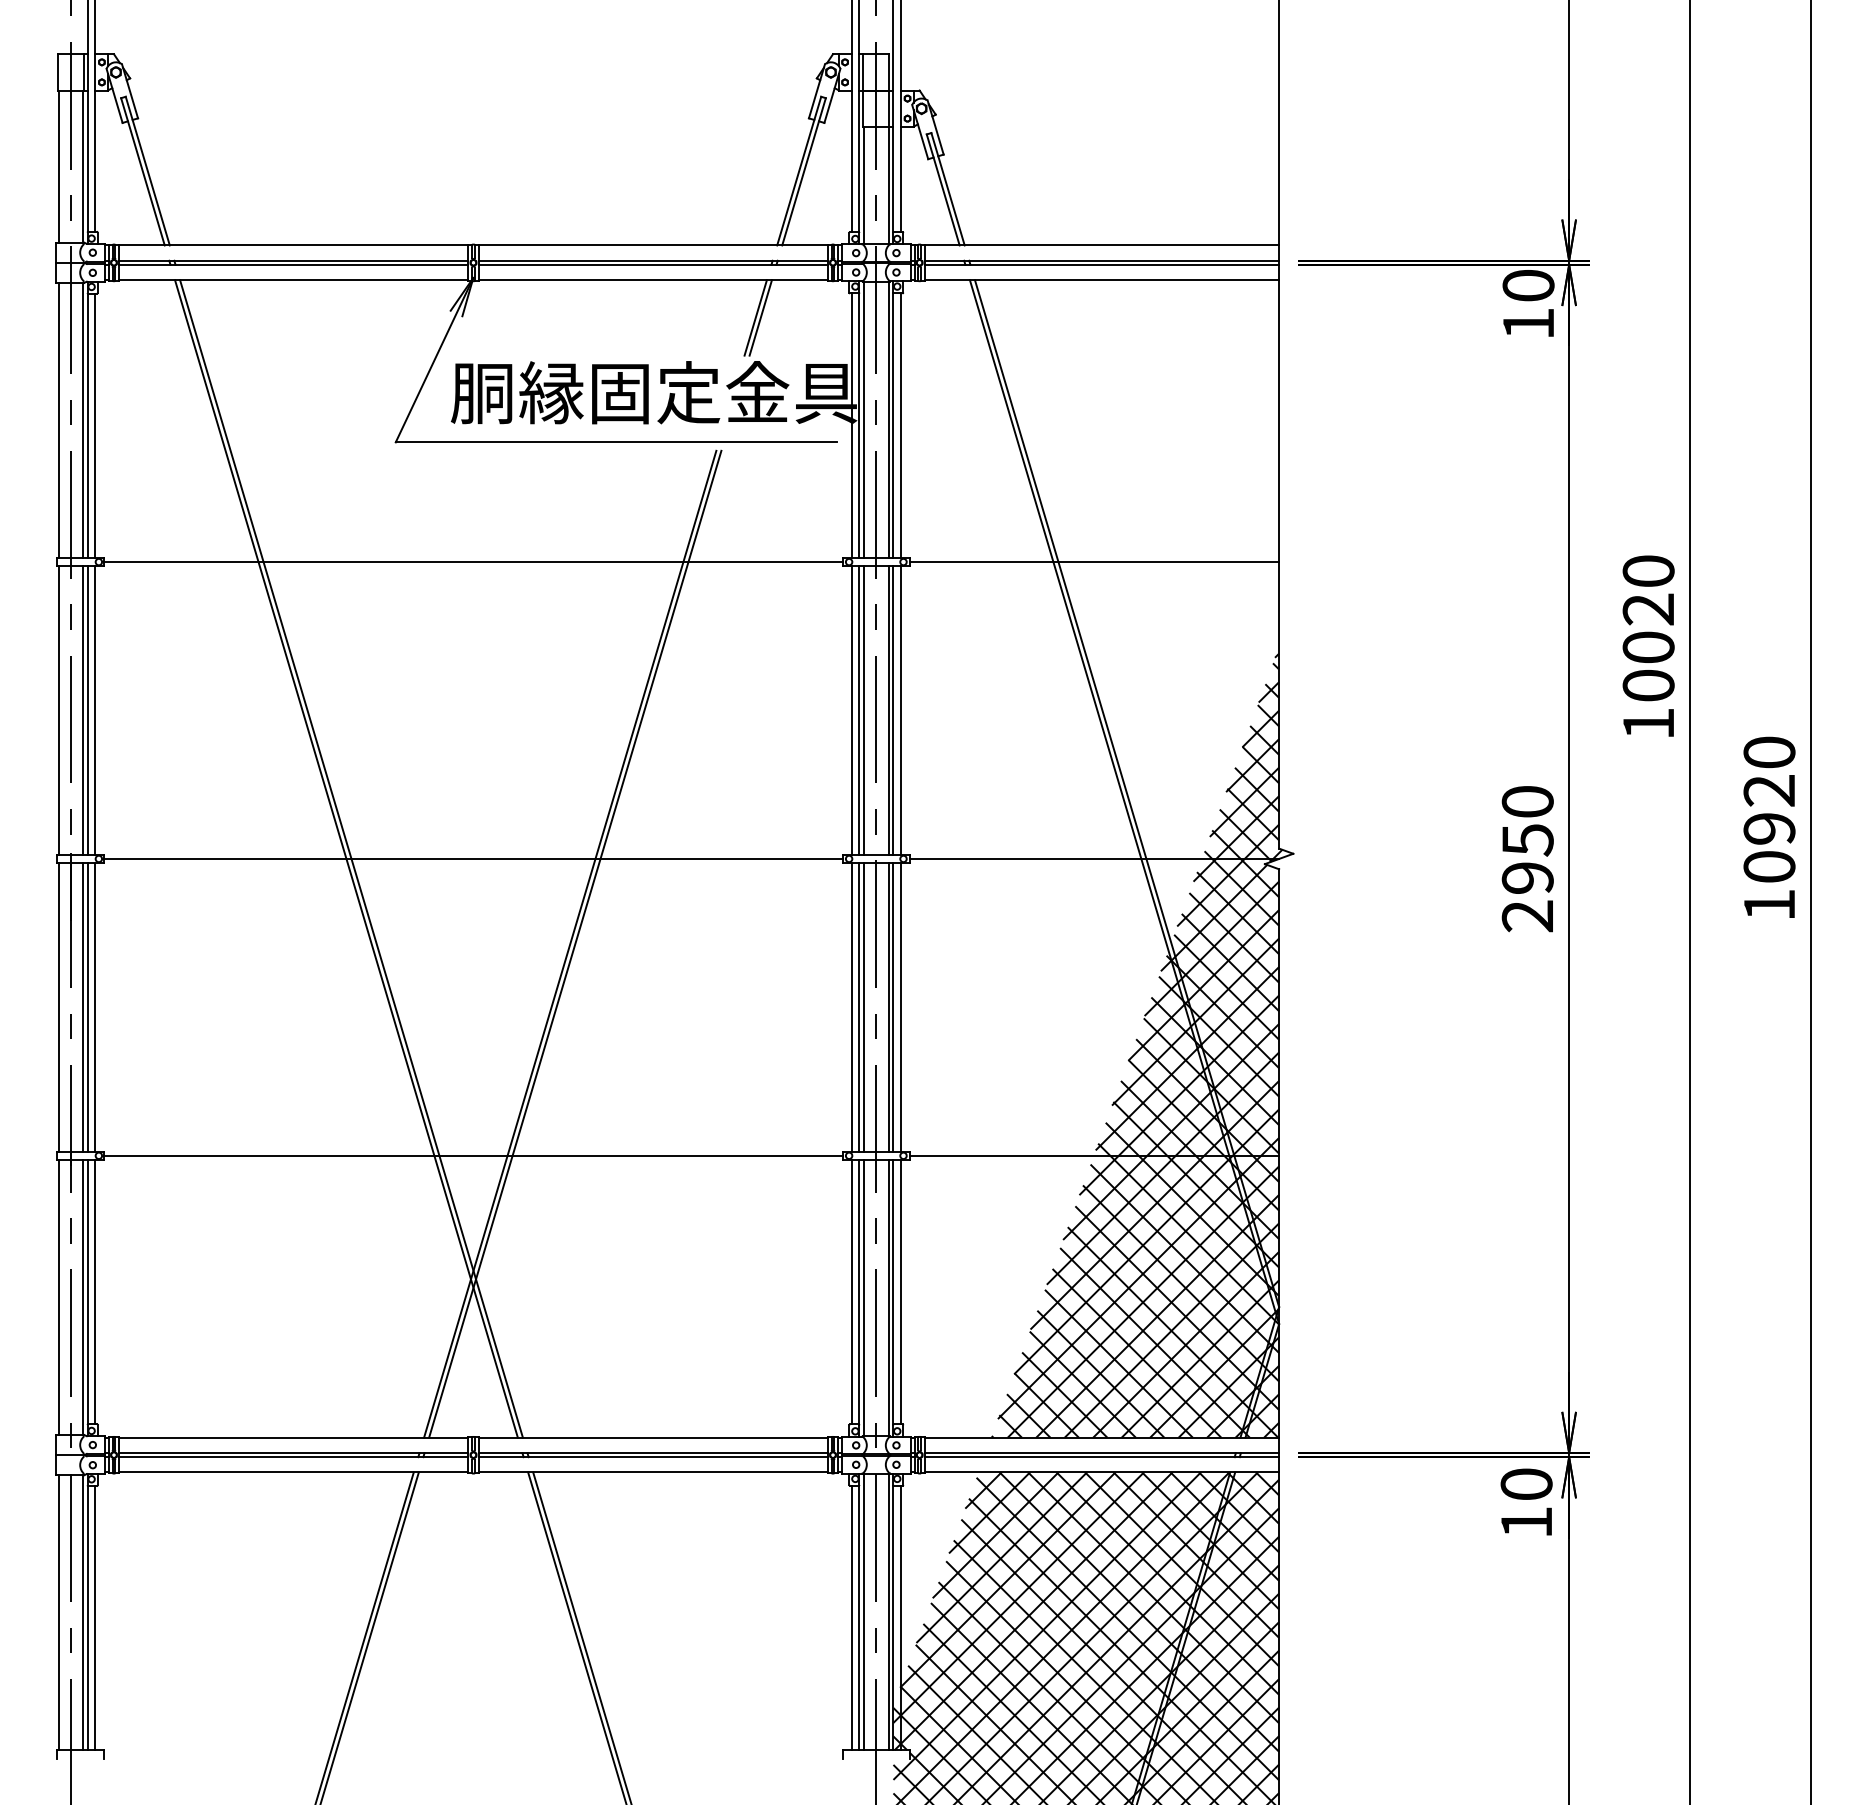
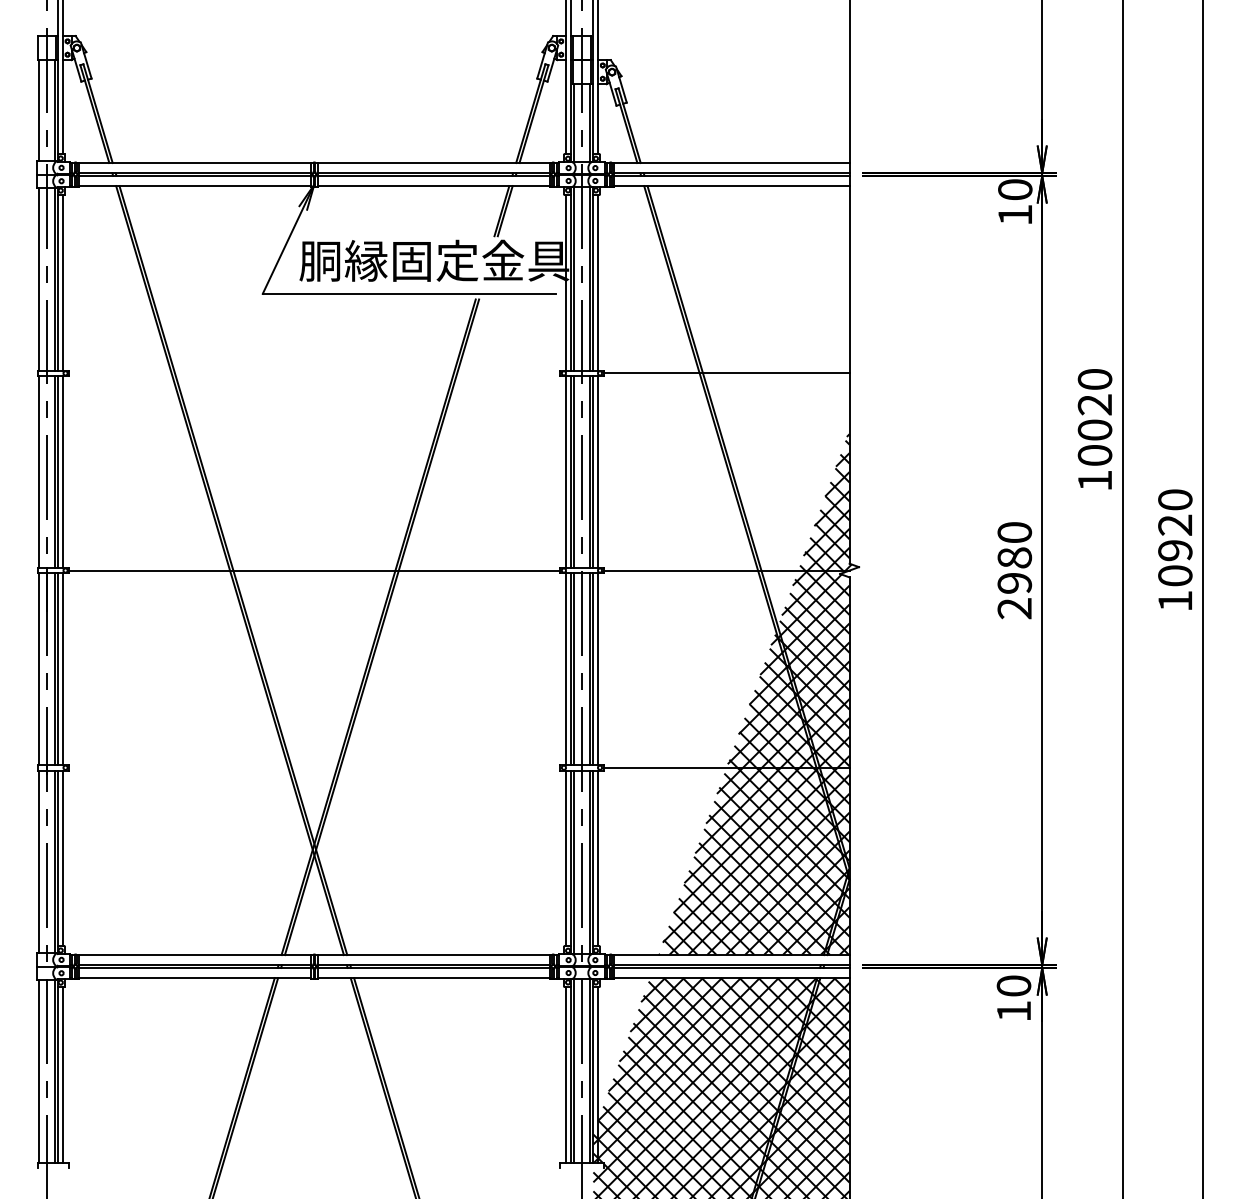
line: (472, 562) -> (313, 373), removed
text: (1527, 840) -> (1014, 558), 2950 -> 2980
line: (472, 1155) -> (313, 767), removed

